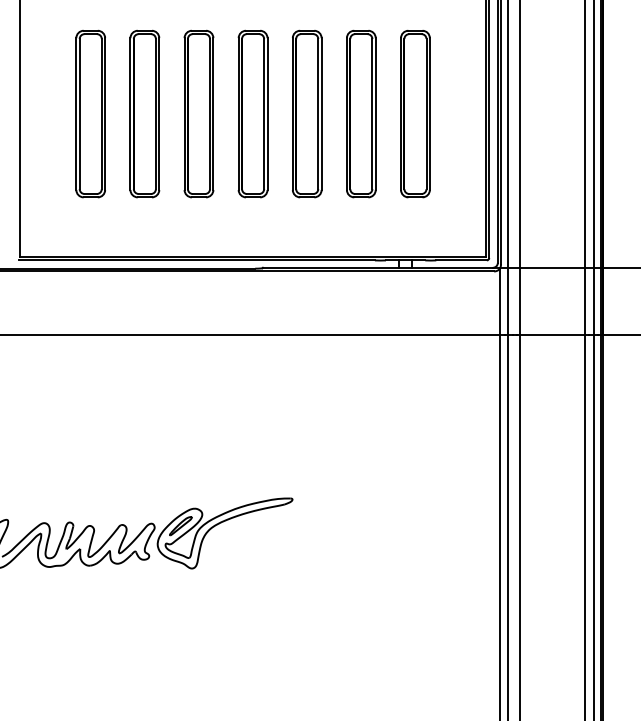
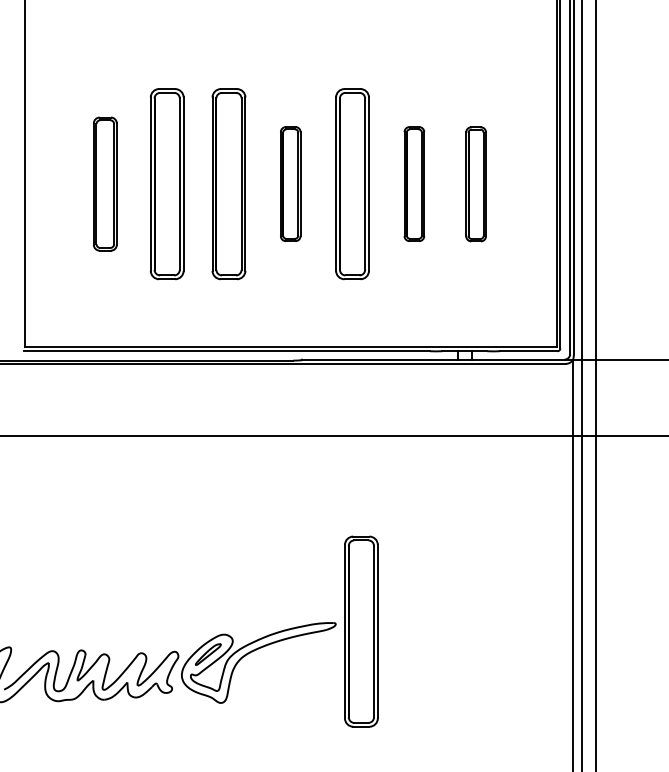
part: (90, 113) -> (105, 183), size x0.7
part: (252, 113) -> (290, 183), size x0.6
part: (361, 113) -> (414, 183), size x0.6
part: (415, 114) -> (476, 184), size x0.6
part: (314, 505) -> (360, 631), added

